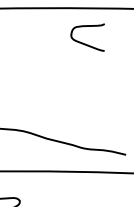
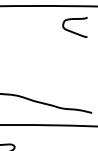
curve: (85, 43) -> (73, 31), moved

